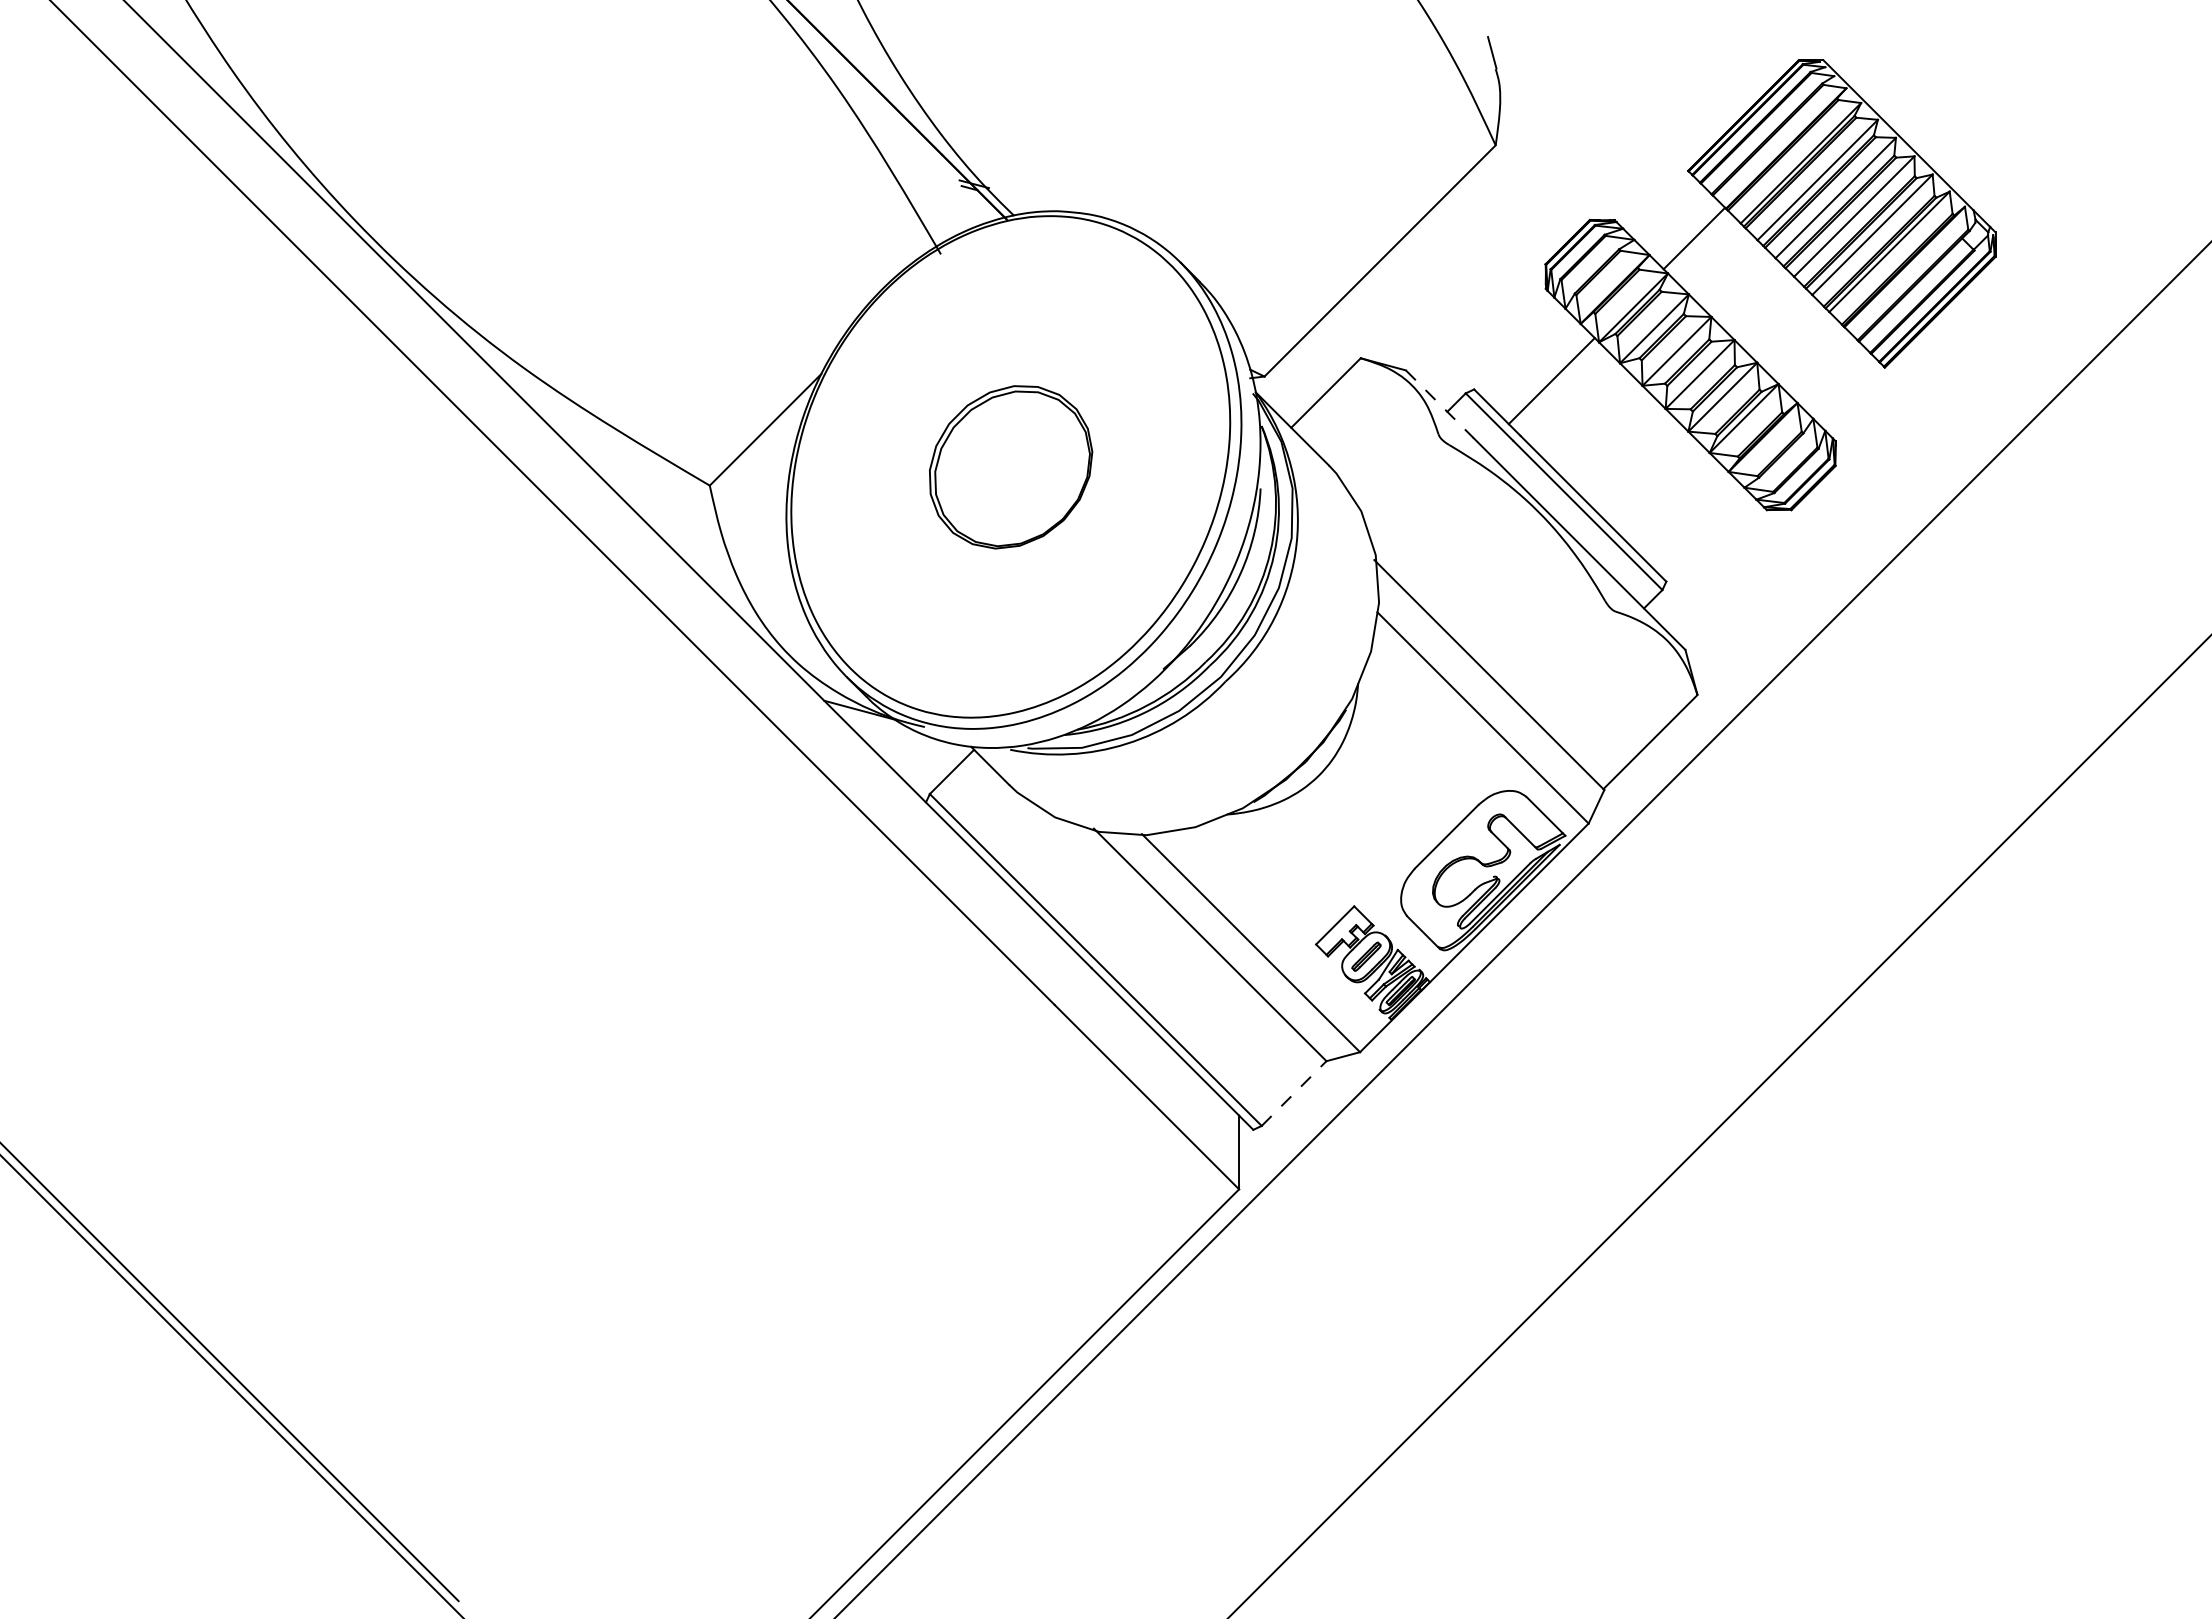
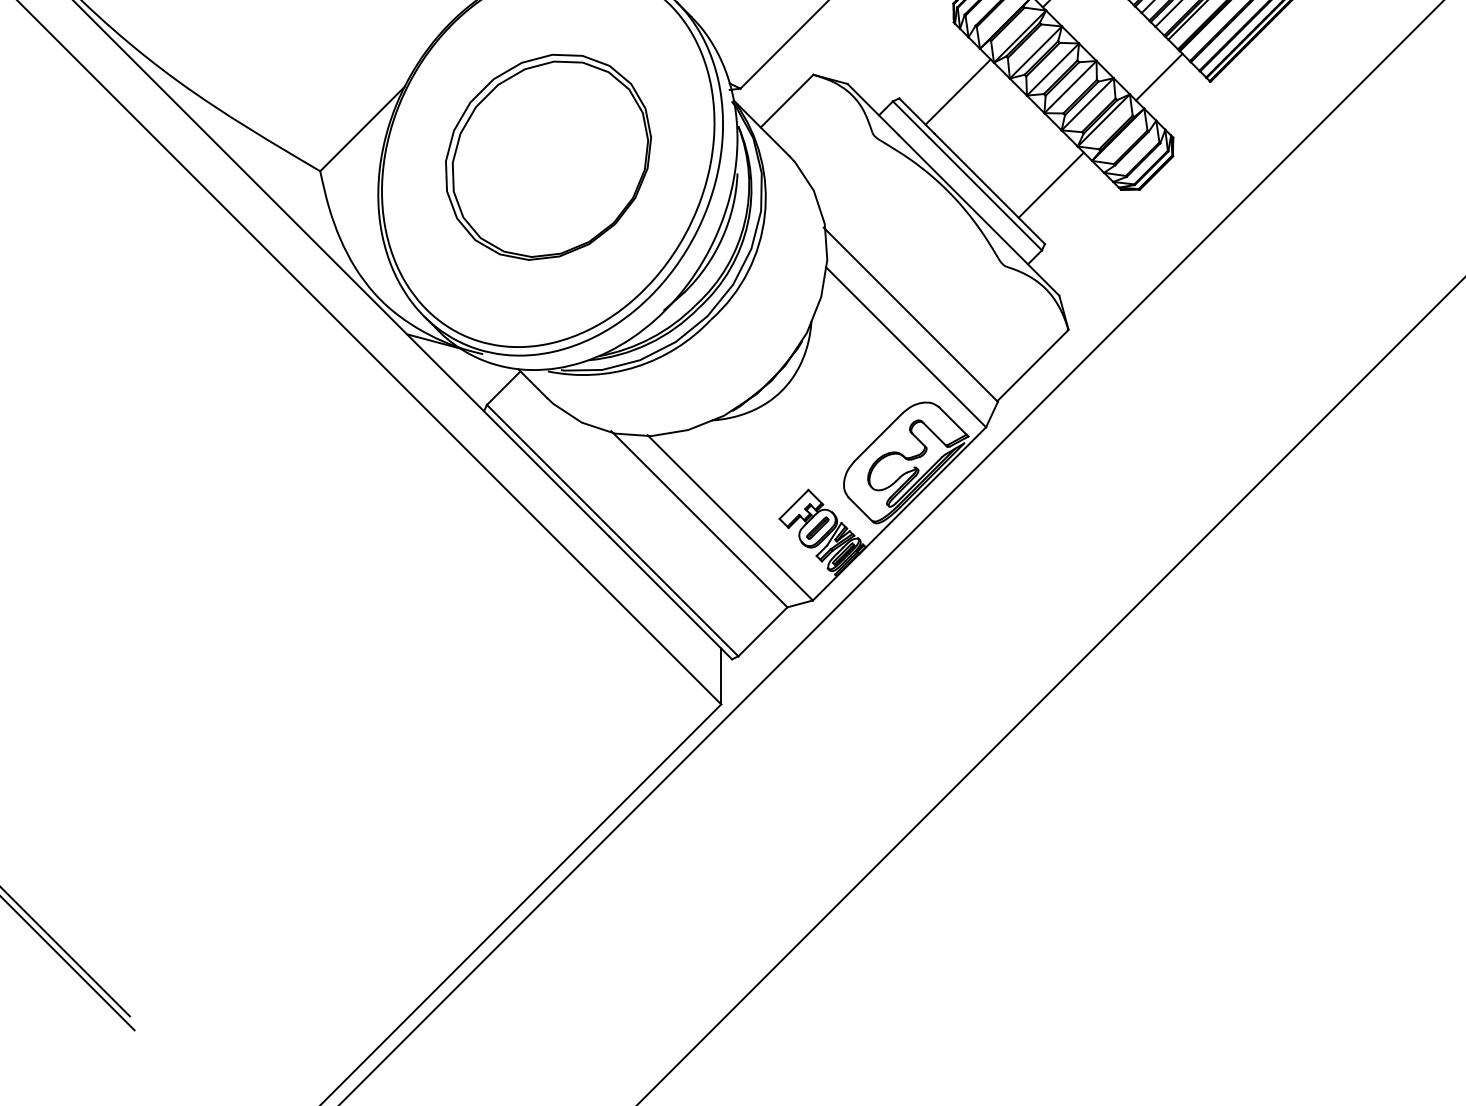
line: (1817, 361) -> (1159, 77), added
line: (1439, 404) -> (873, 109), dashed -> solid
part: (1010, 467) -> (548, 157), size x1.67
line: (1674, 503) -> (1051, 184), added
line: (1294, 1093) -> (763, 631), dashed -> solid

